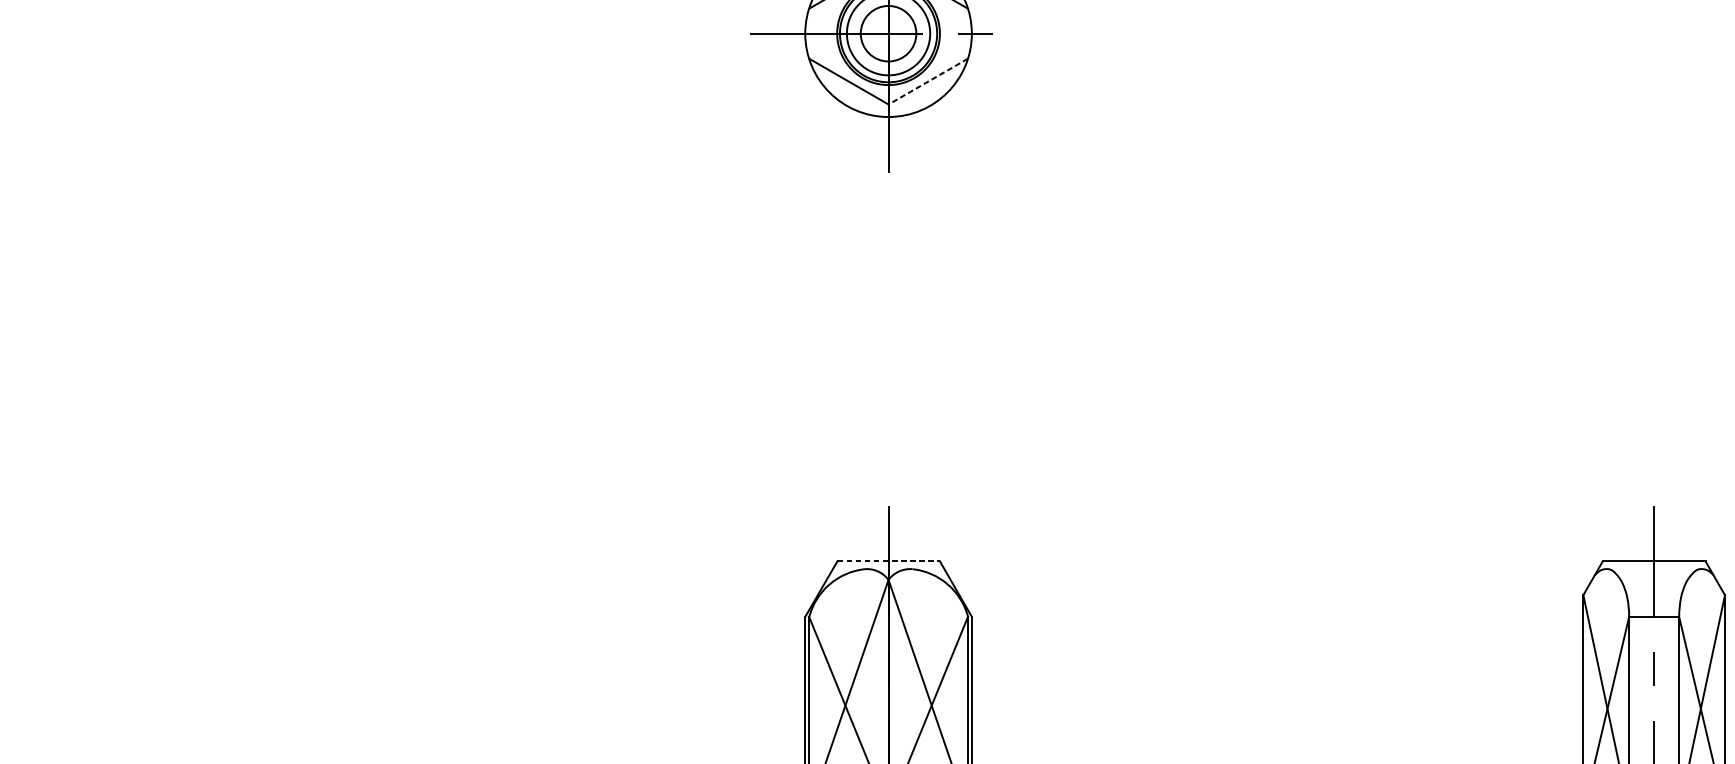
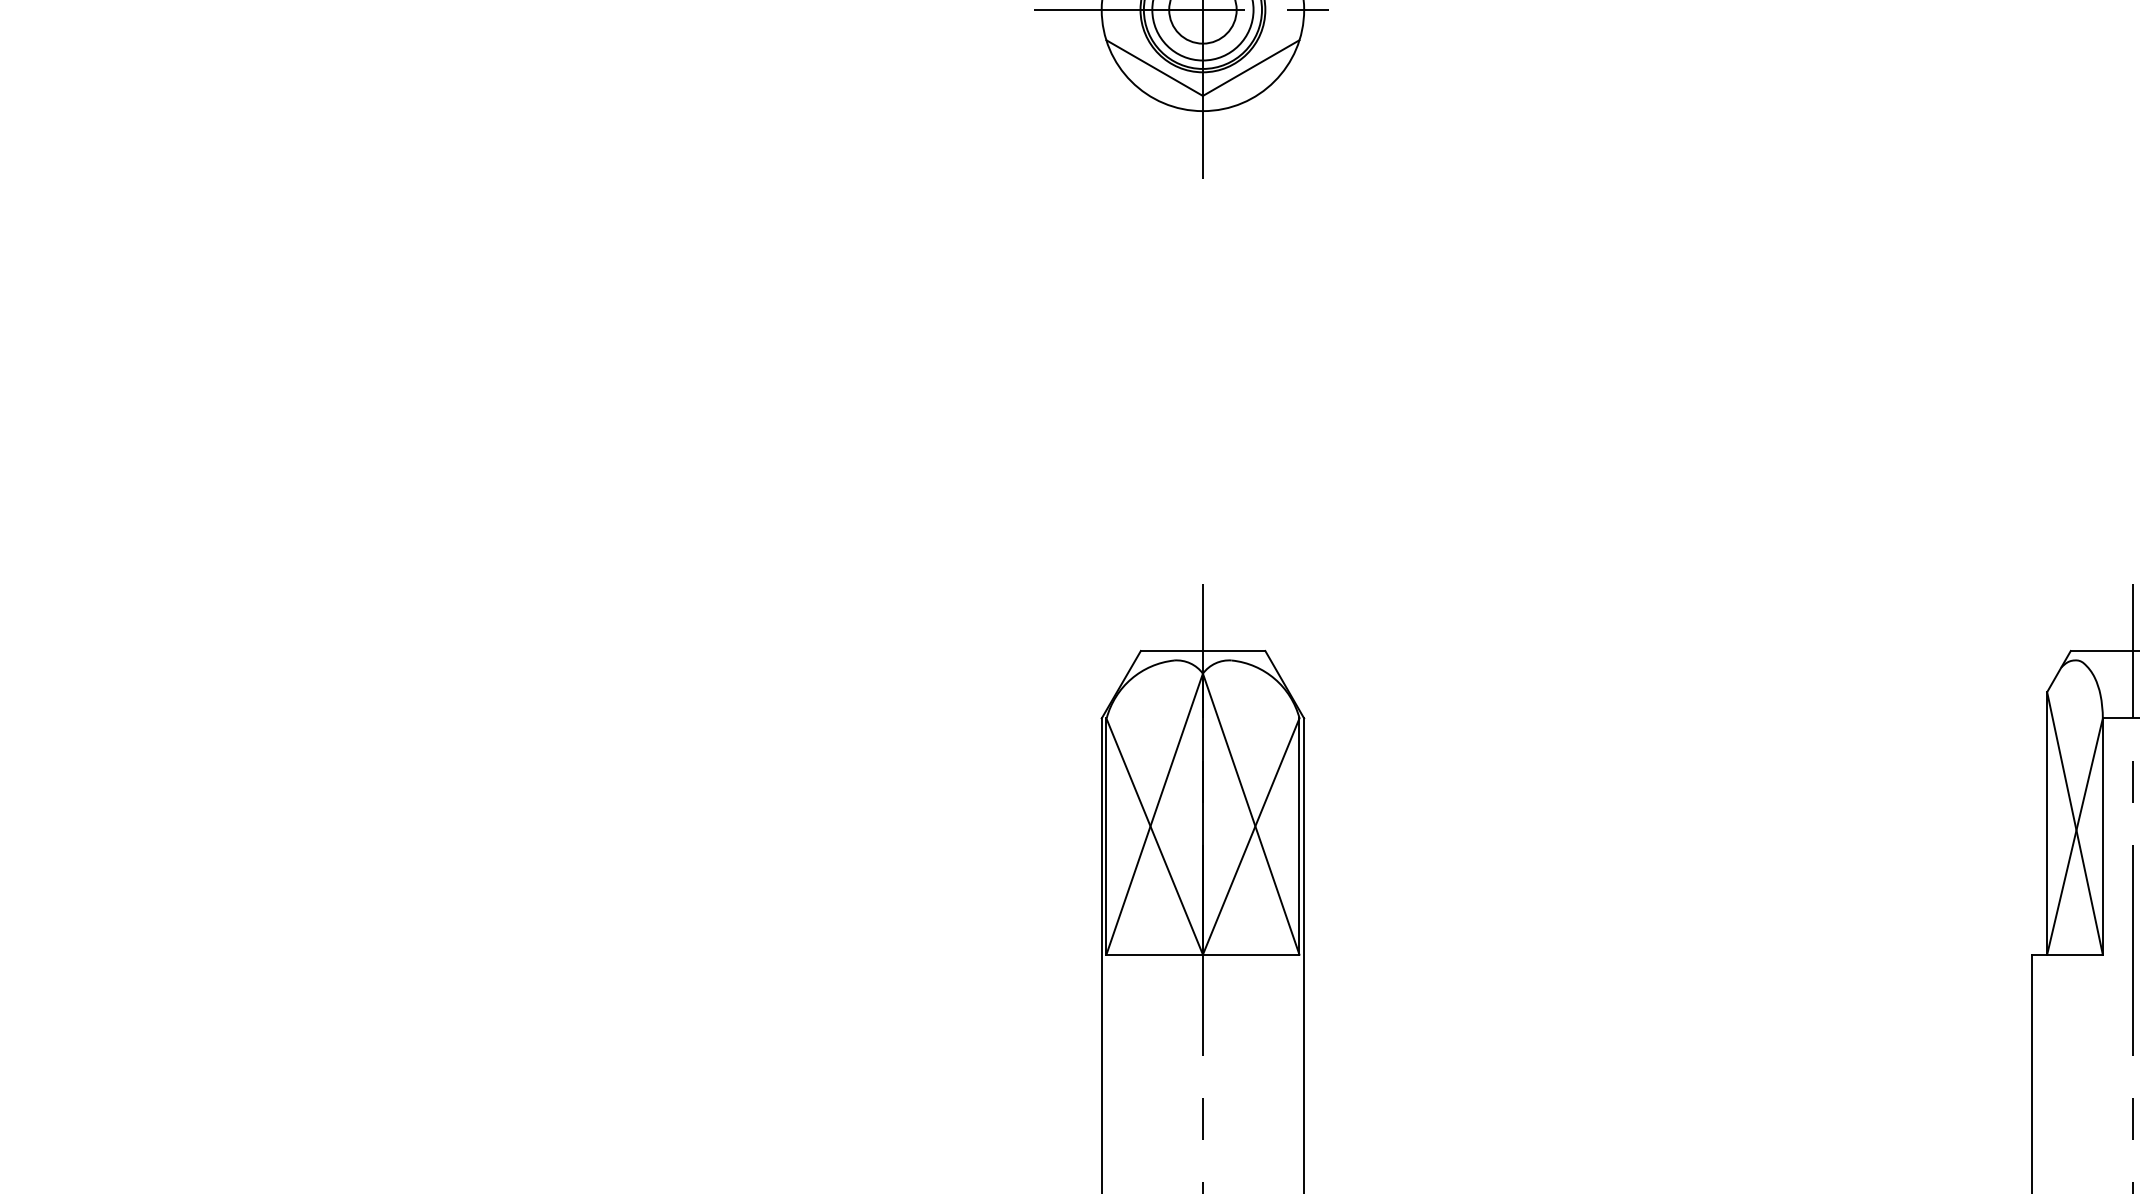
line: (928, 81) -> (1251, 68), dashed -> solid
line: (889, 561) -> (1203, 651), dashed -> solid

